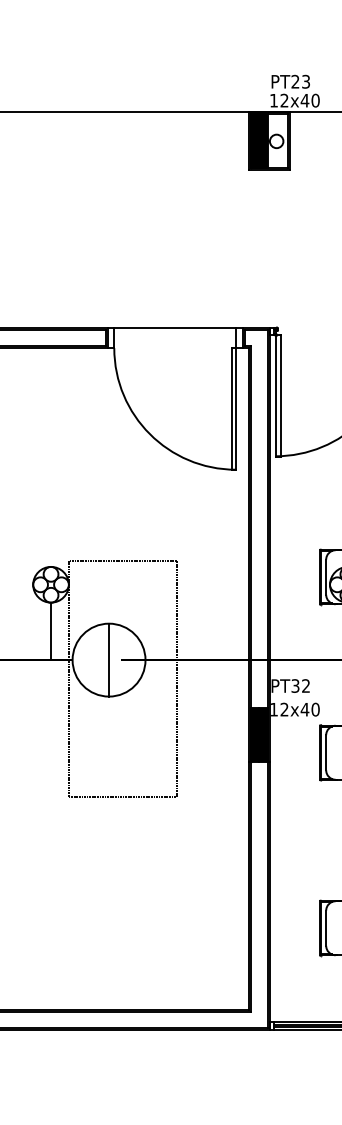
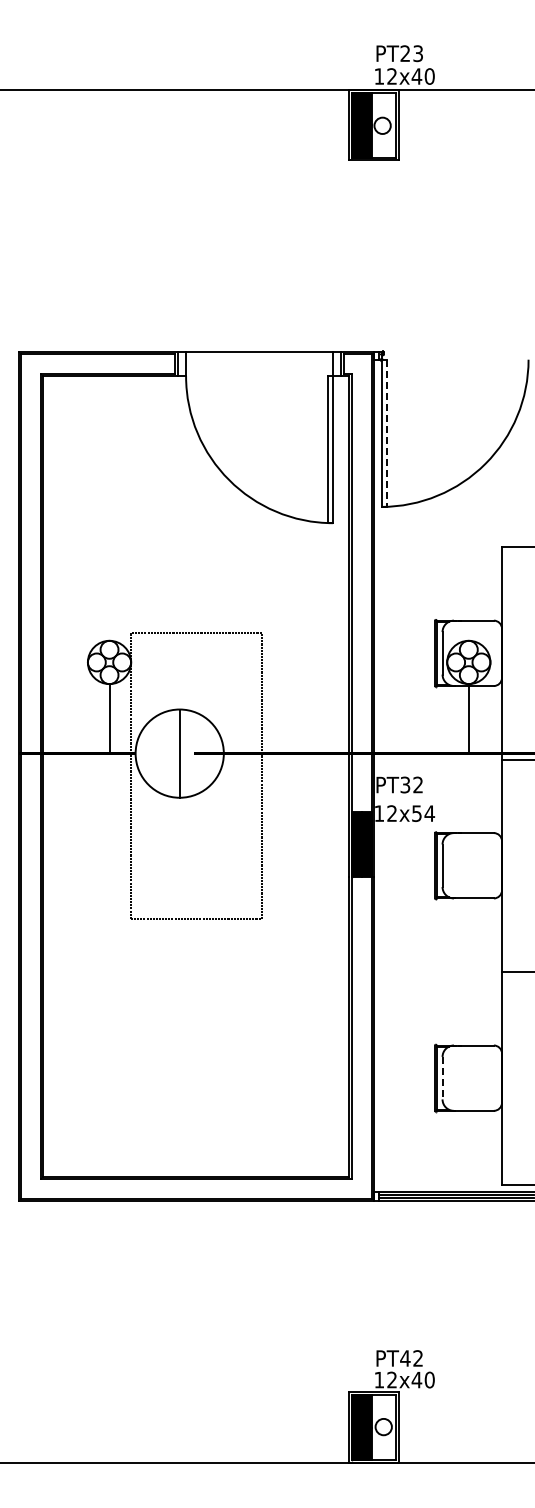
line: (280, 395) -> (387, 433), solid -> dashed
text: (310, 709) -> (423, 813), 12x40 -> 12x54
line: (326, 928) -> (442, 1078), solid -> dashed

